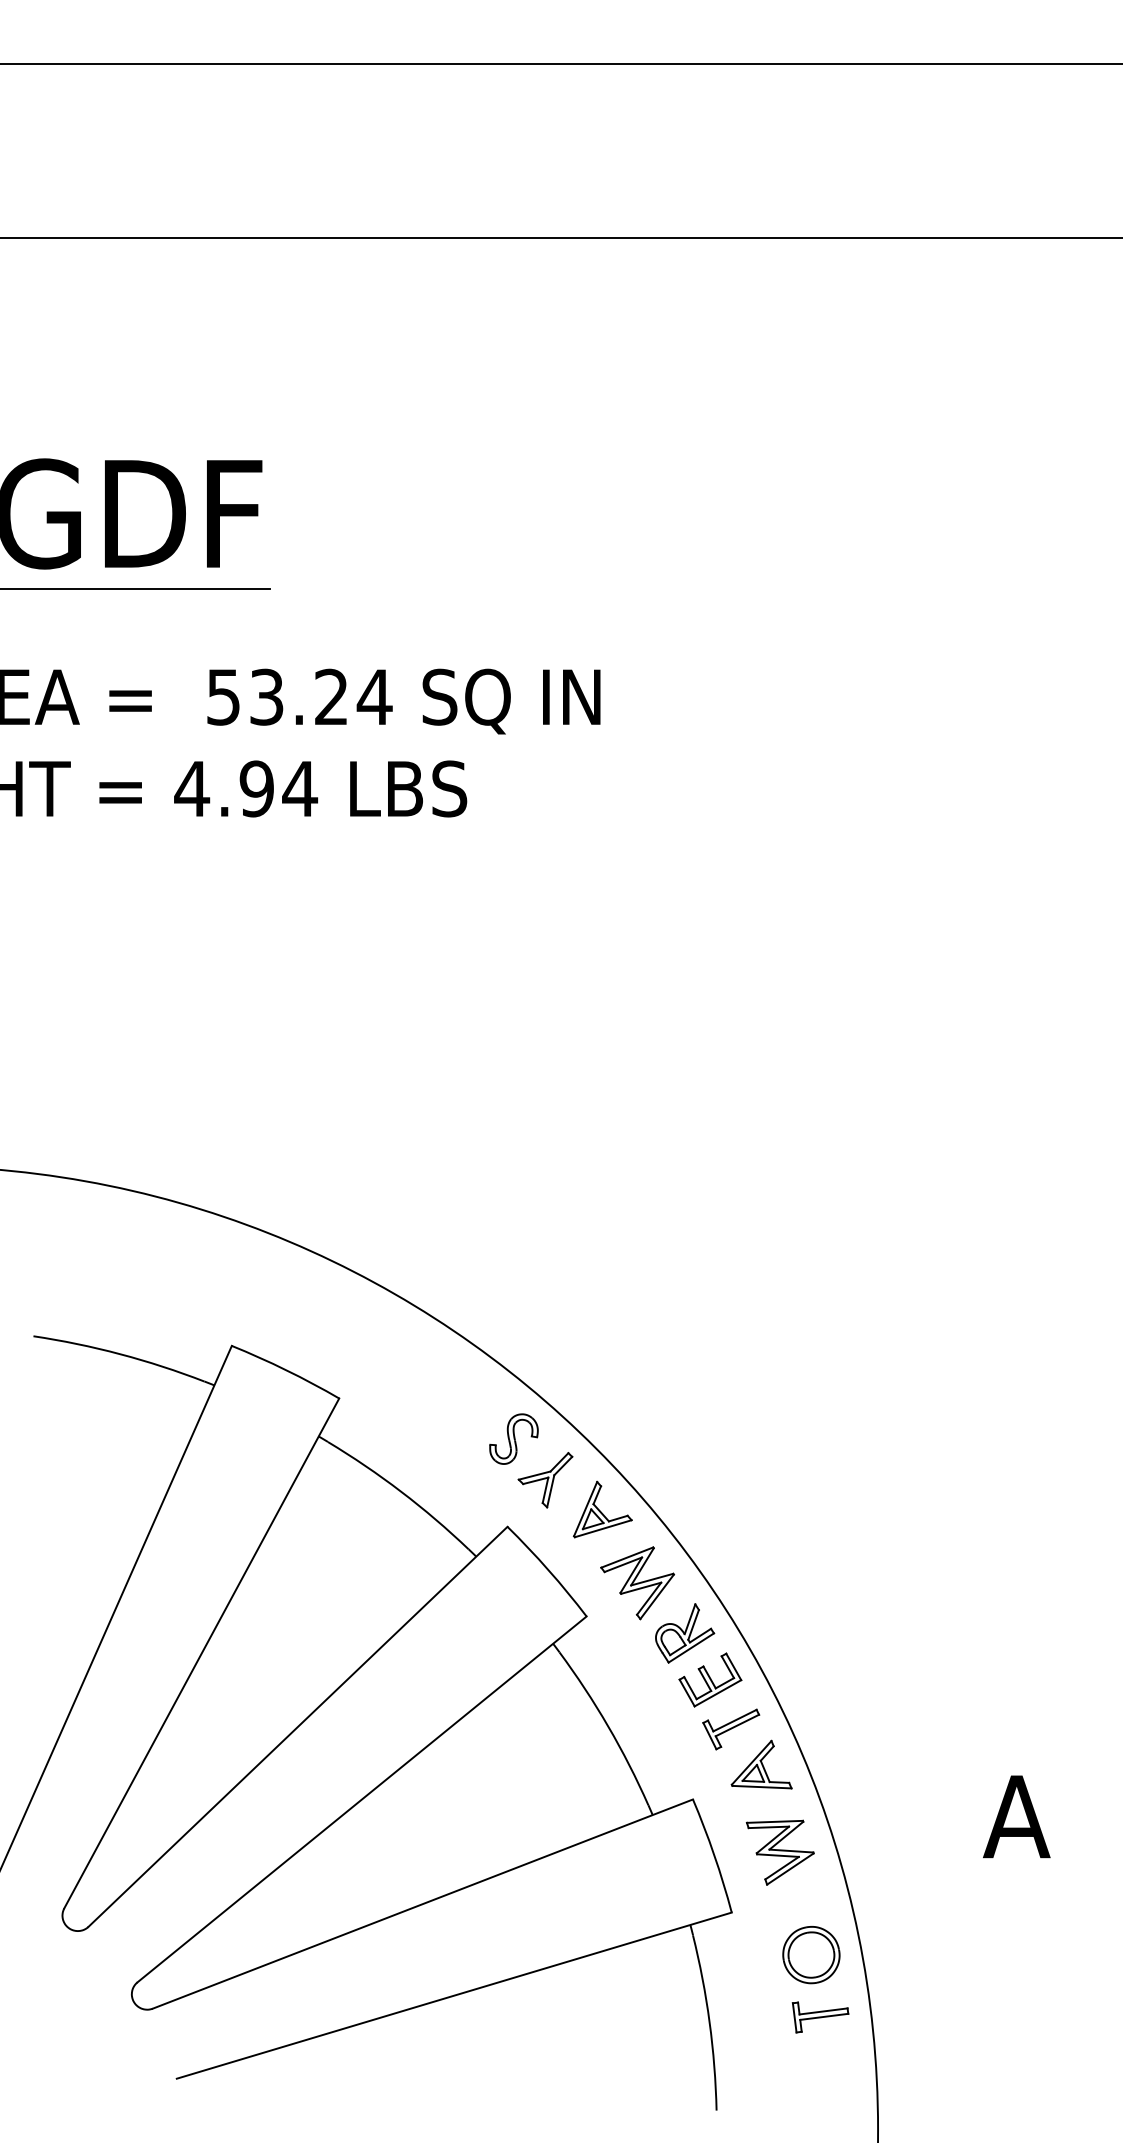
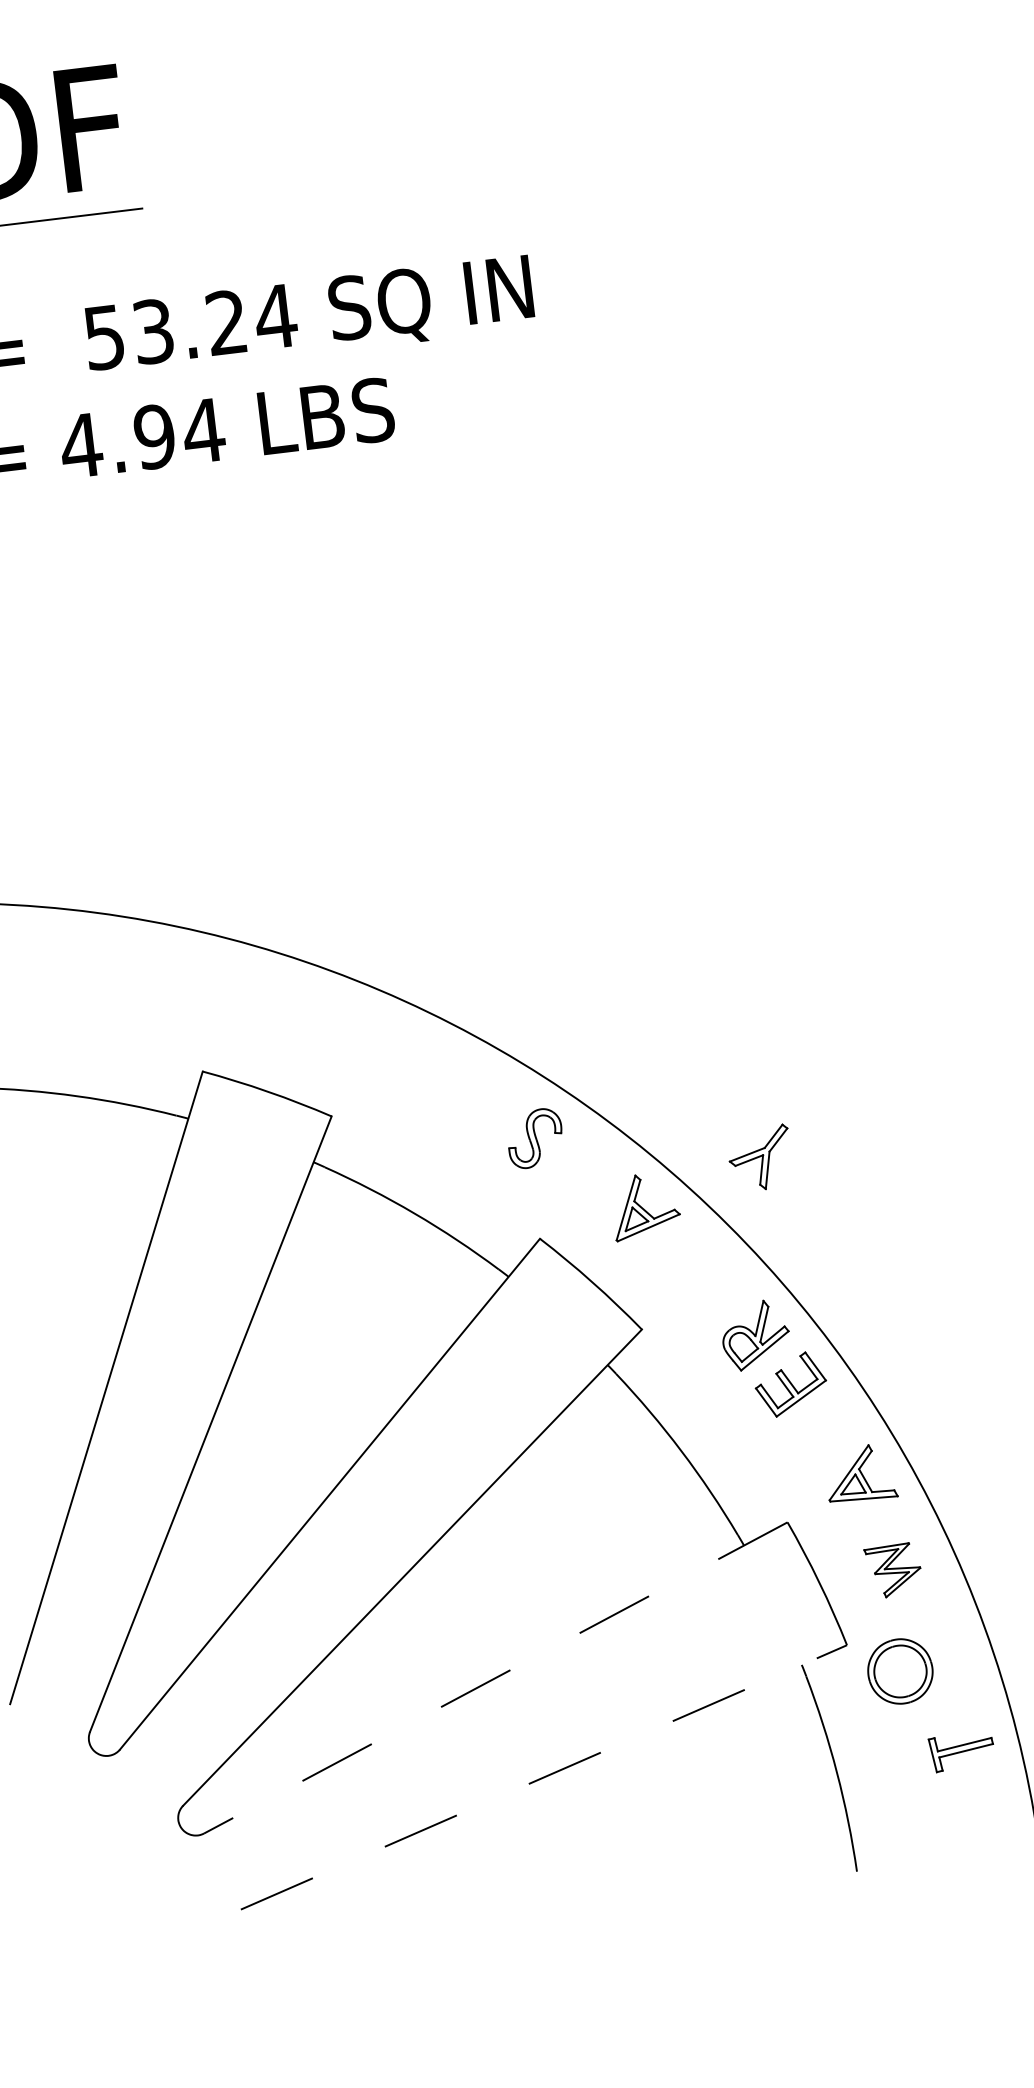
part: (545, 1480) -> (760, 1158), moved
part: (637, 1583) -> (695, 1285), removed
part: (731, 1729) -> (821, 1437), removed
part: (779, 1852) -> (892, 1570), size x0.7
line: (422, 1904) -> (495, 1678), solid -> dashed
part: (811, 1955) -> (900, 1671), moved
line: (454, 1995) -> (544, 1777), solid -> dashed

